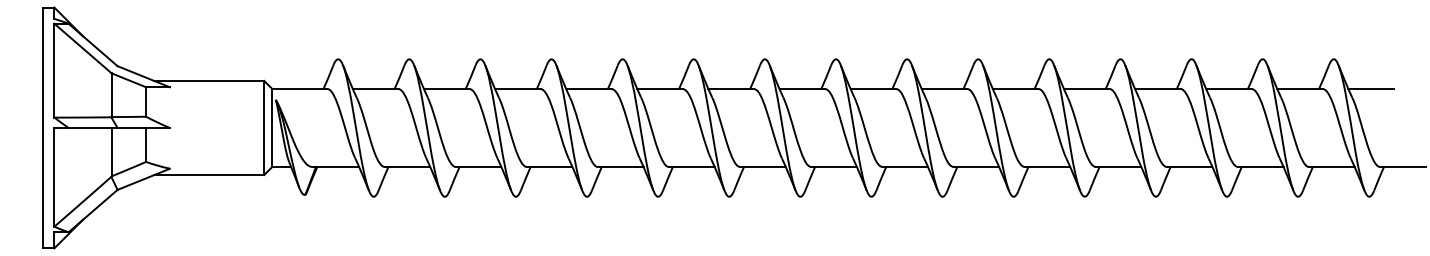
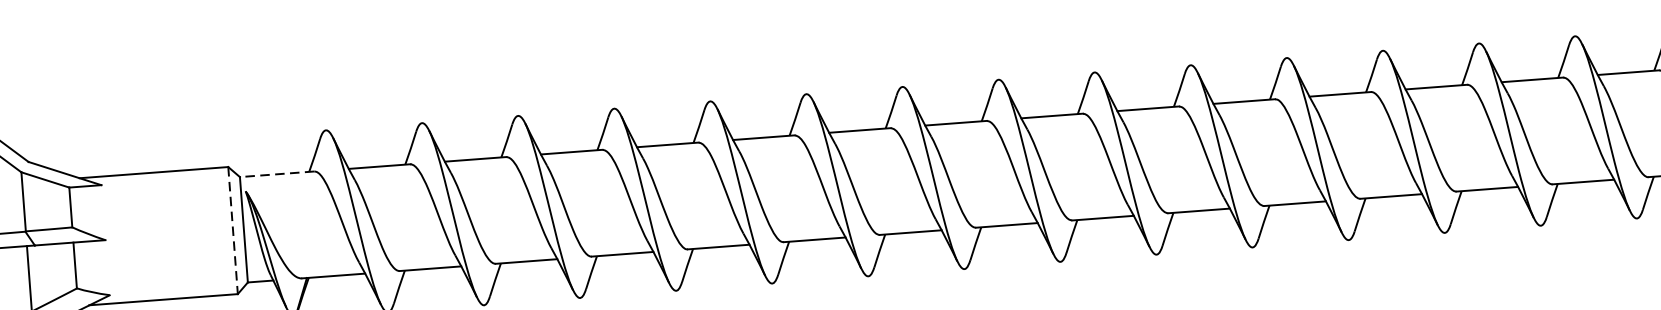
line: (299, 88) -> (276, 173), solid -> dashed
line: (264, 128) -> (233, 231), solid -> dashed

